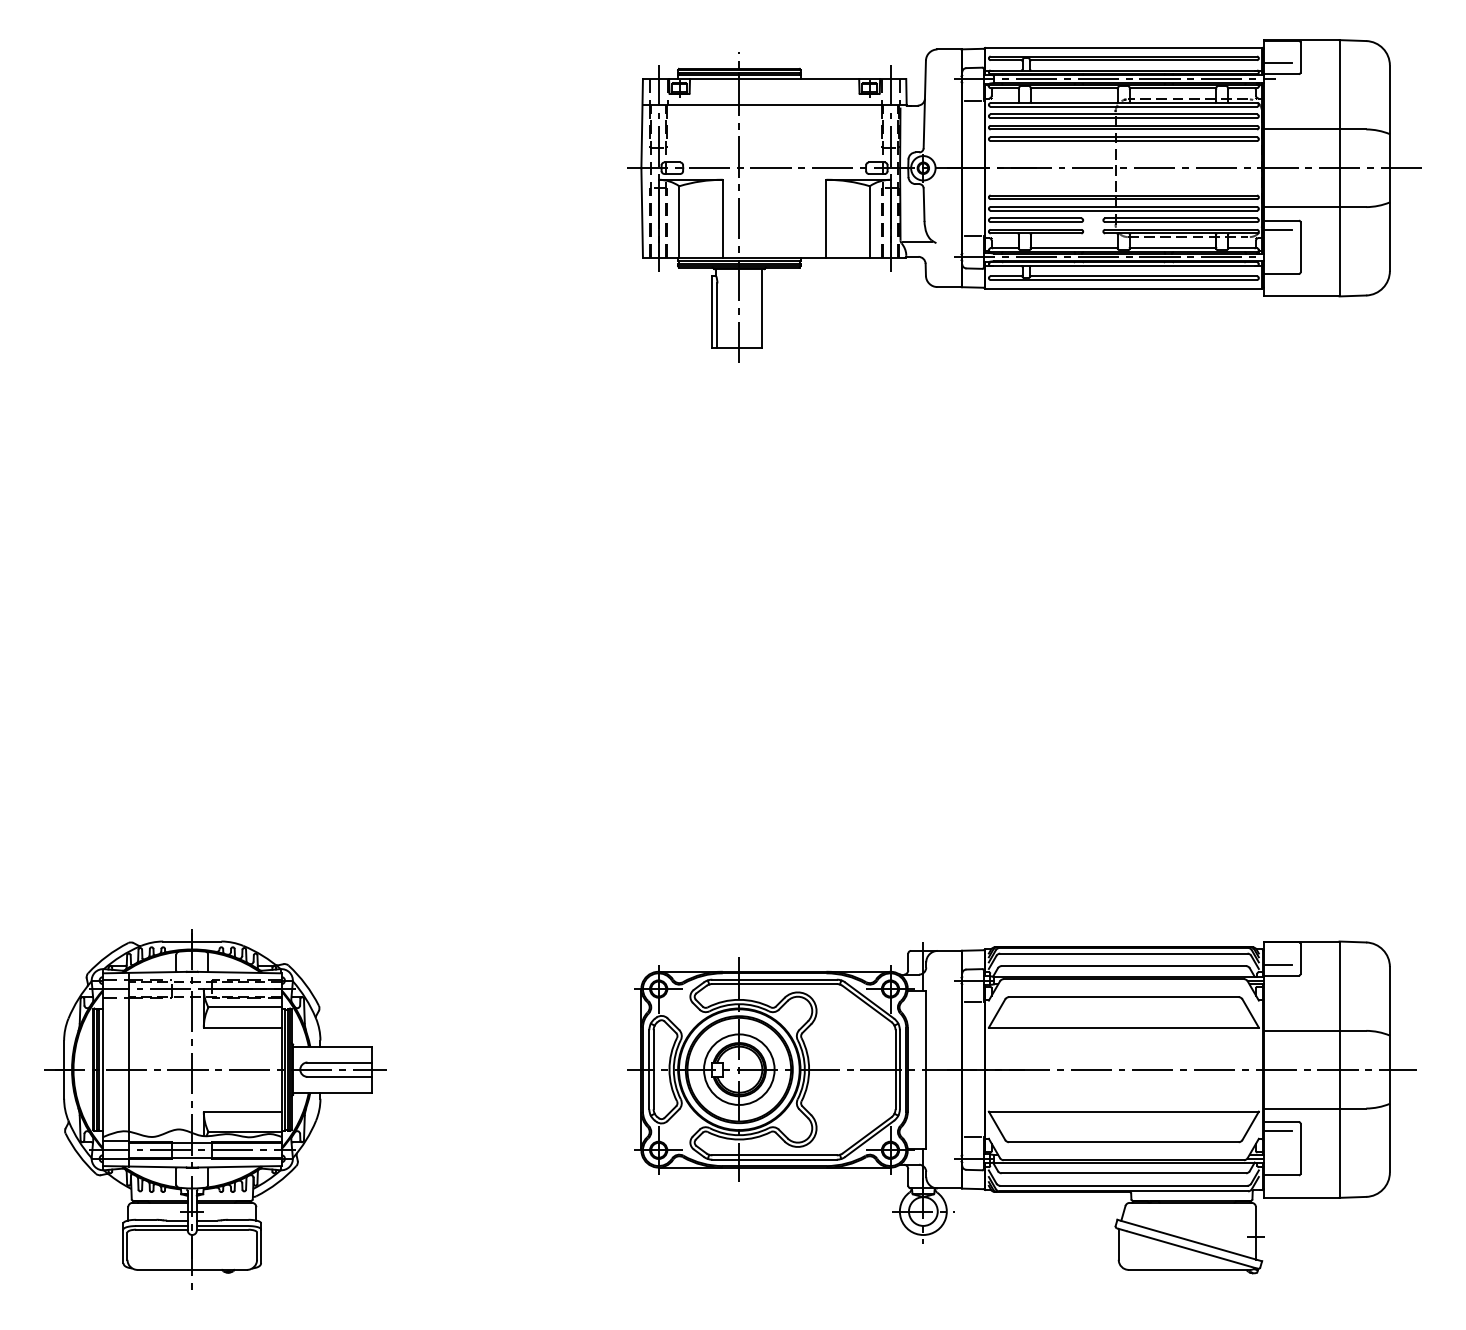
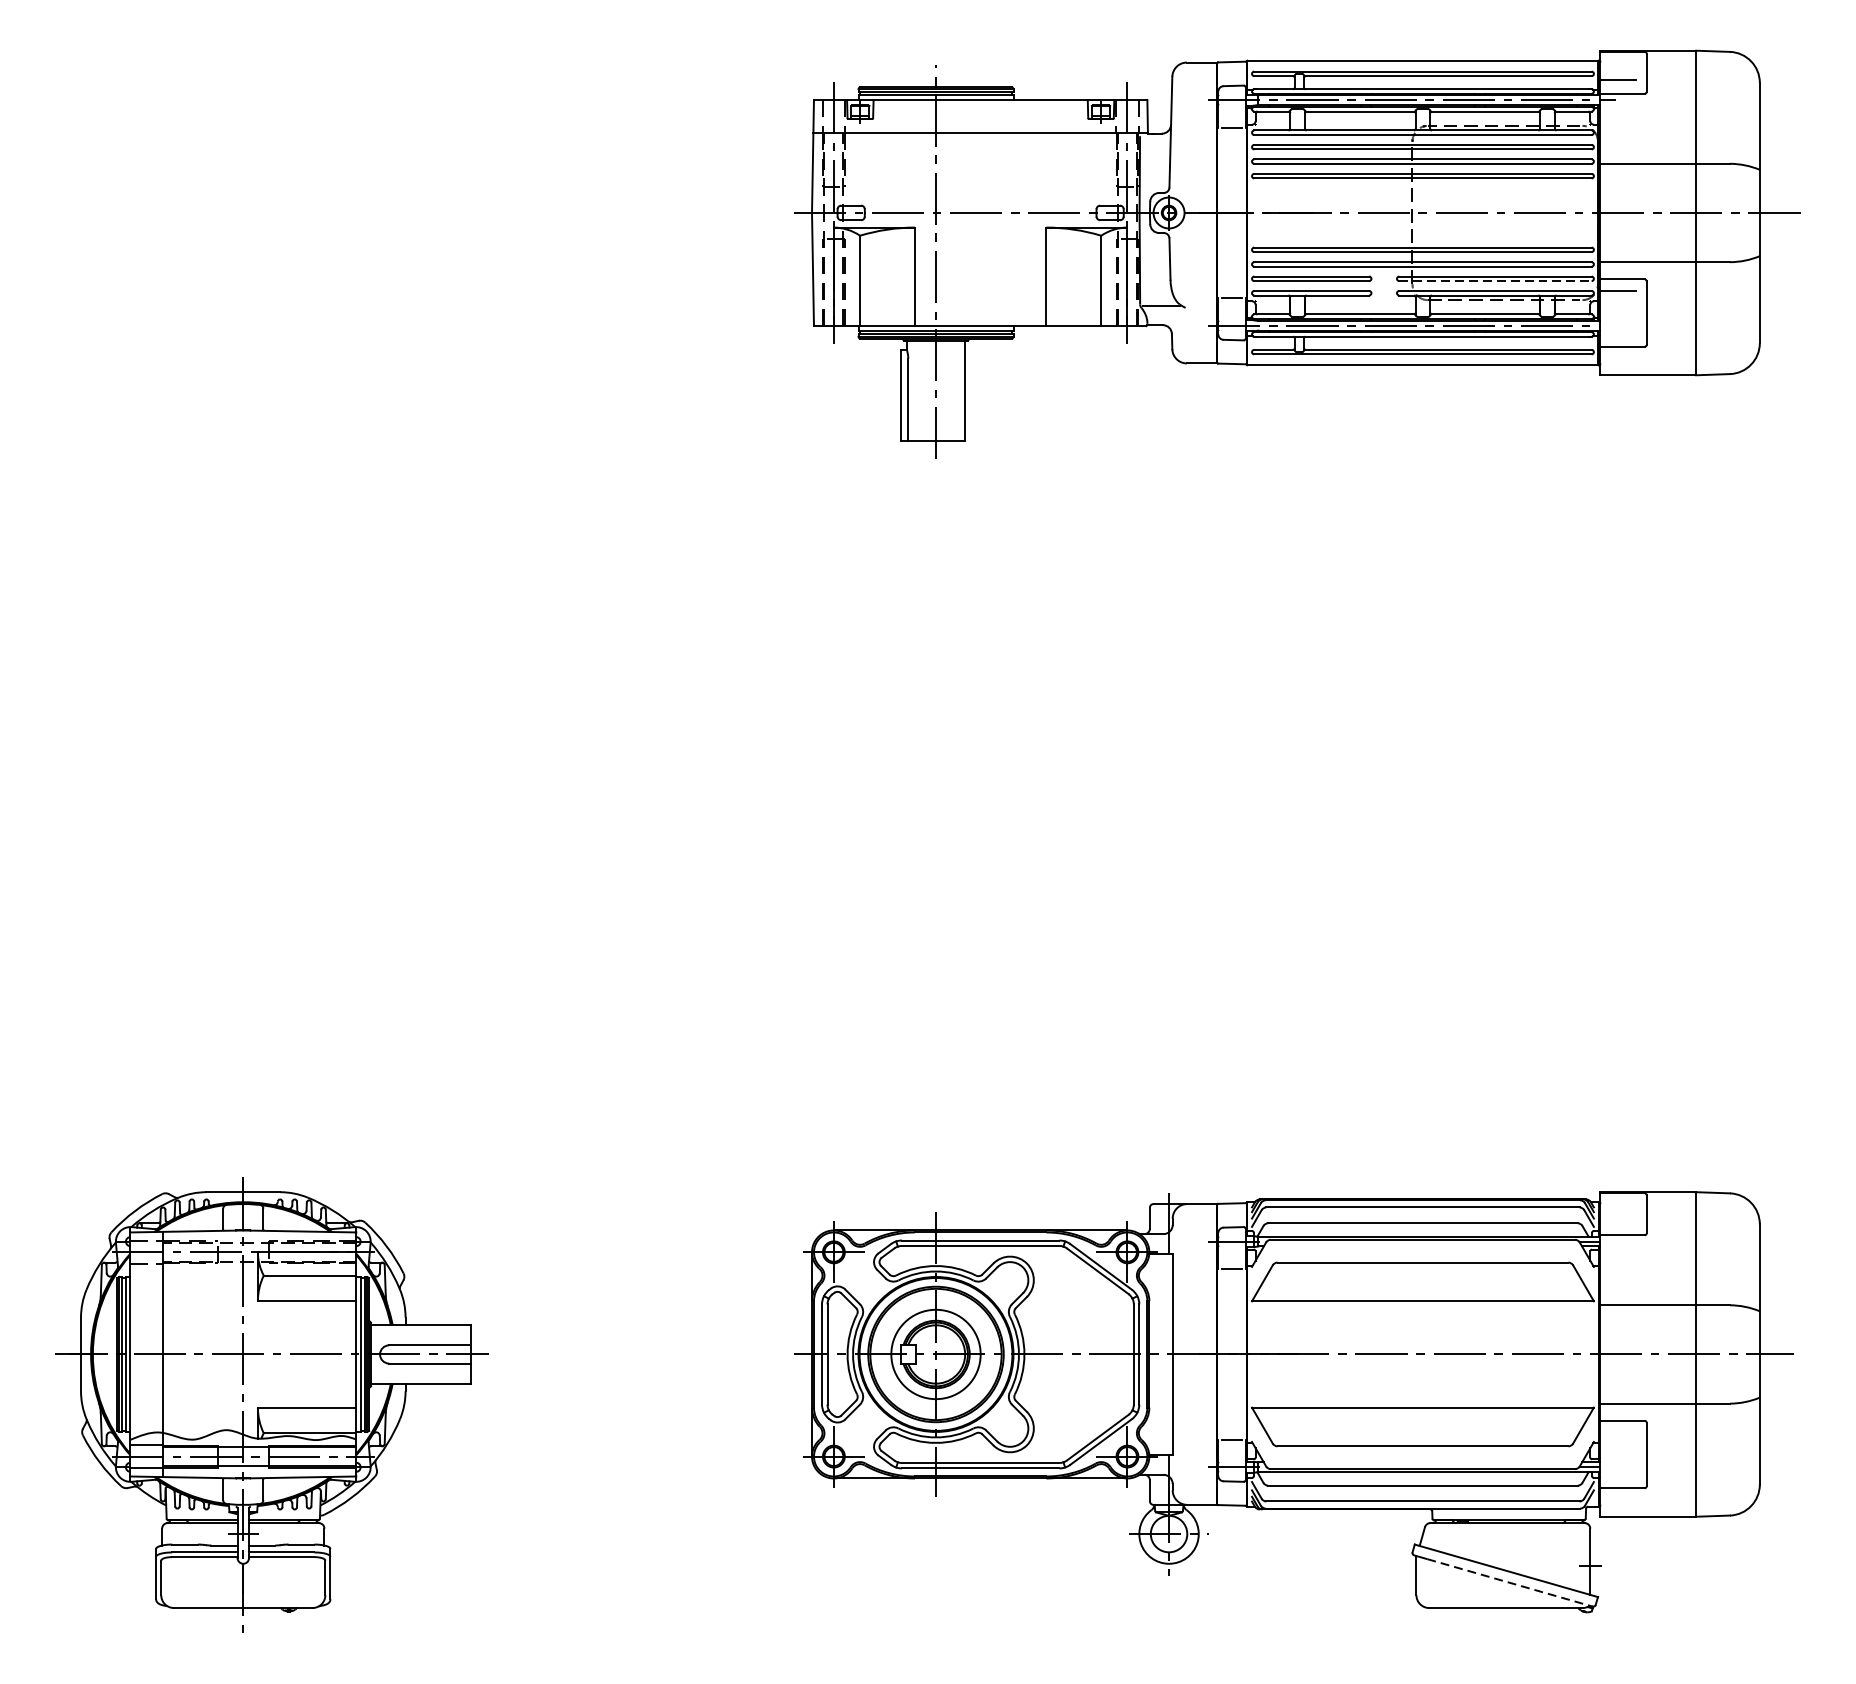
line: (1181, 222) -> (1495, 281), solid -> dashed
line: (1277, 964) -> (1617, 1221), removed
line: (1277, 1130) -> (1617, 1431), removed
line: (1192, 1250) -> (1509, 1583), solid -> dashed

